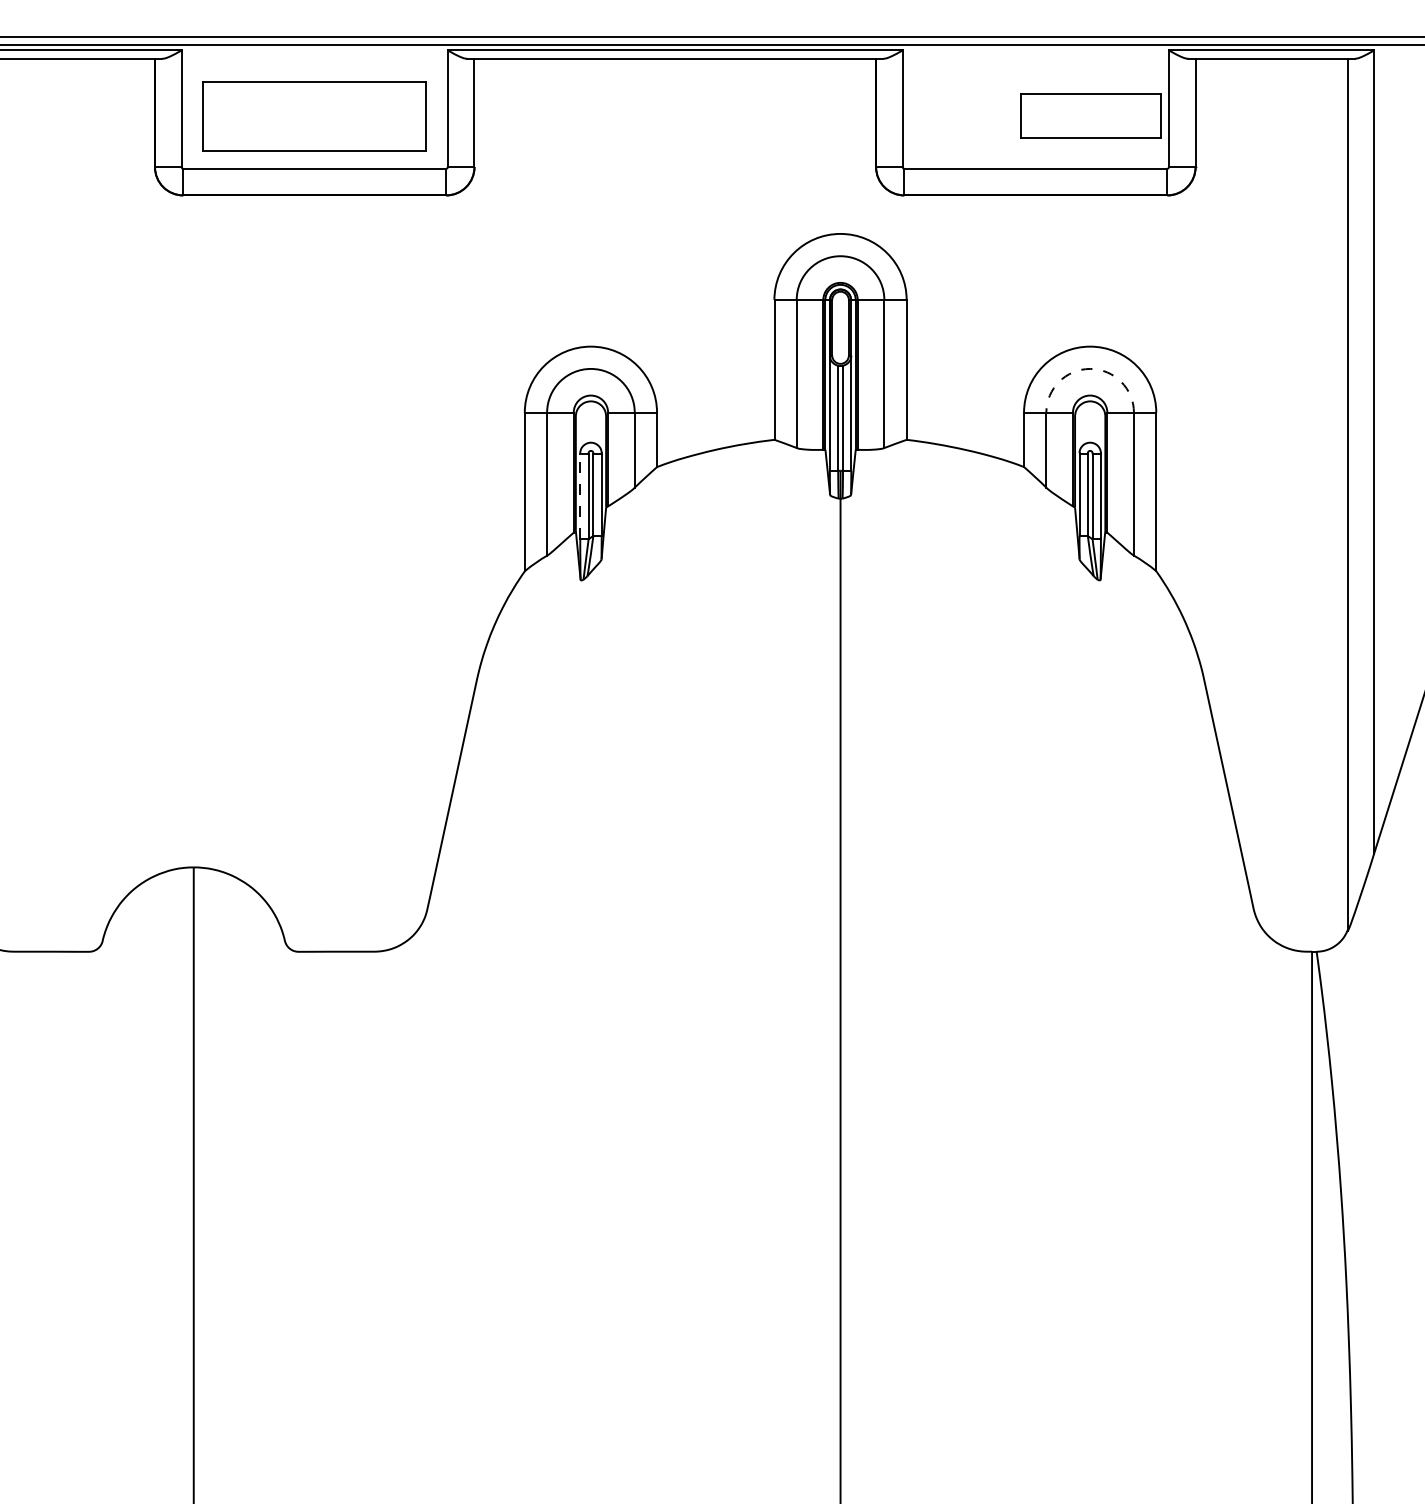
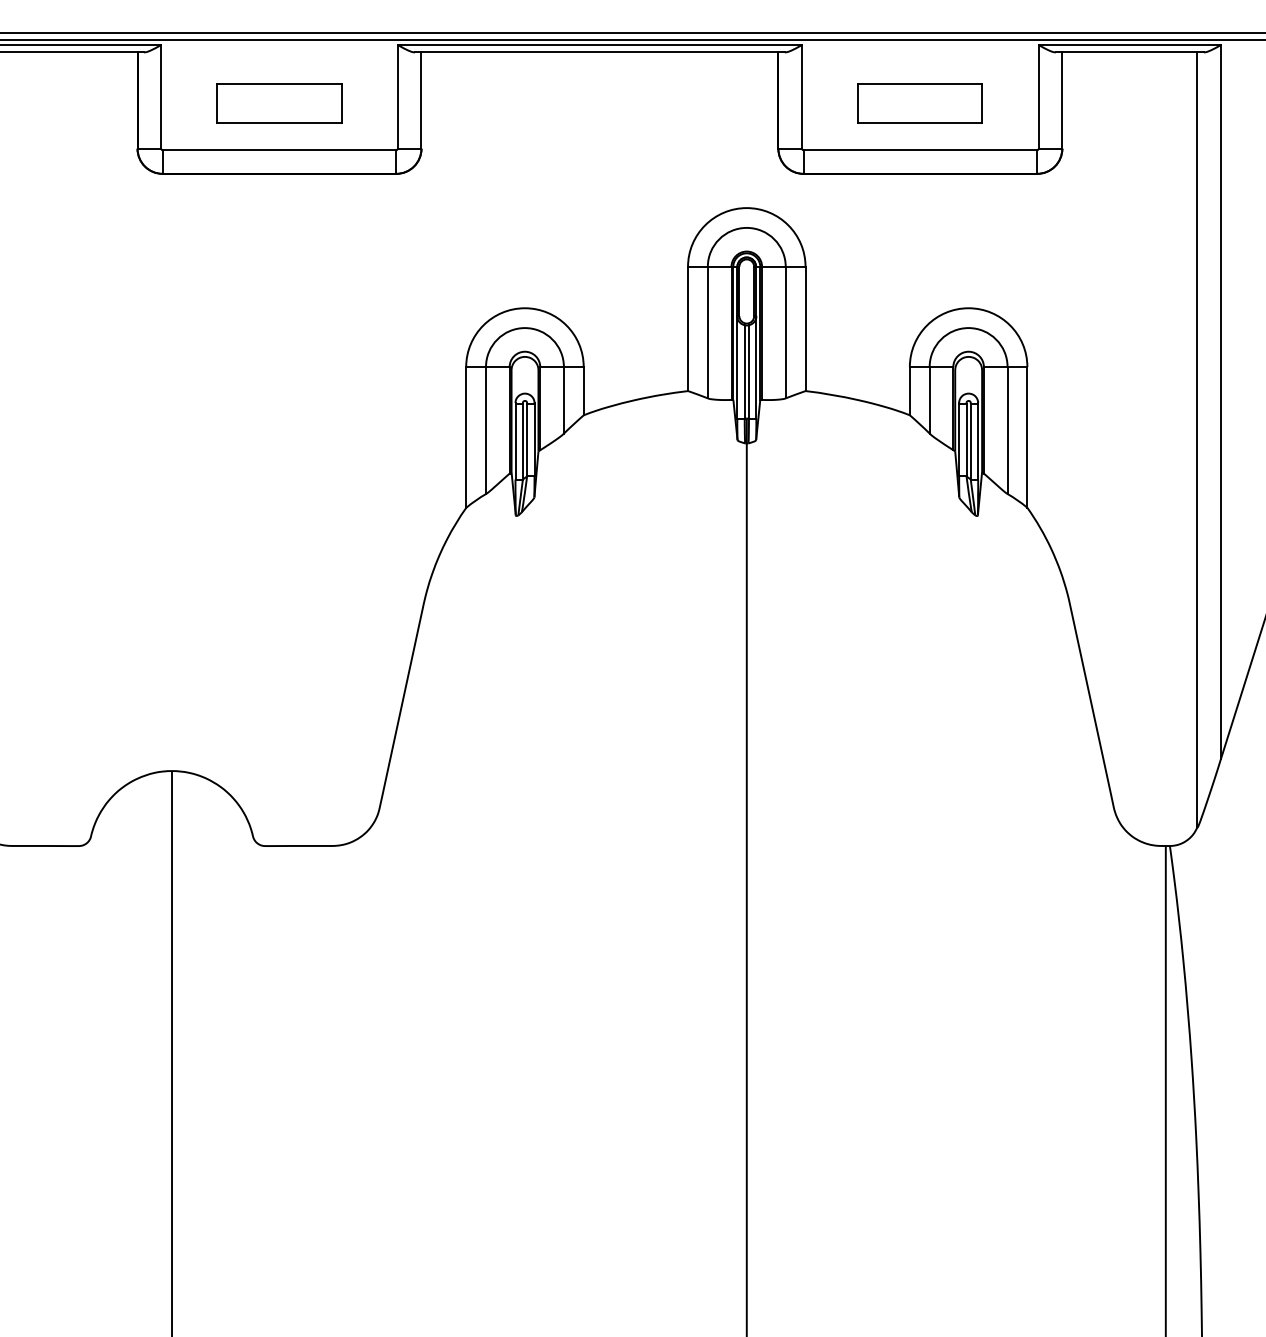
part: (314, 115) -> (279, 102), size x0.62
part: (1090, 115) -> (920, 102), moved
arc: (1090, 368) -> (968, 327), dashed -> solid
line: (580, 495) -> (515, 440), dashed -> solid

